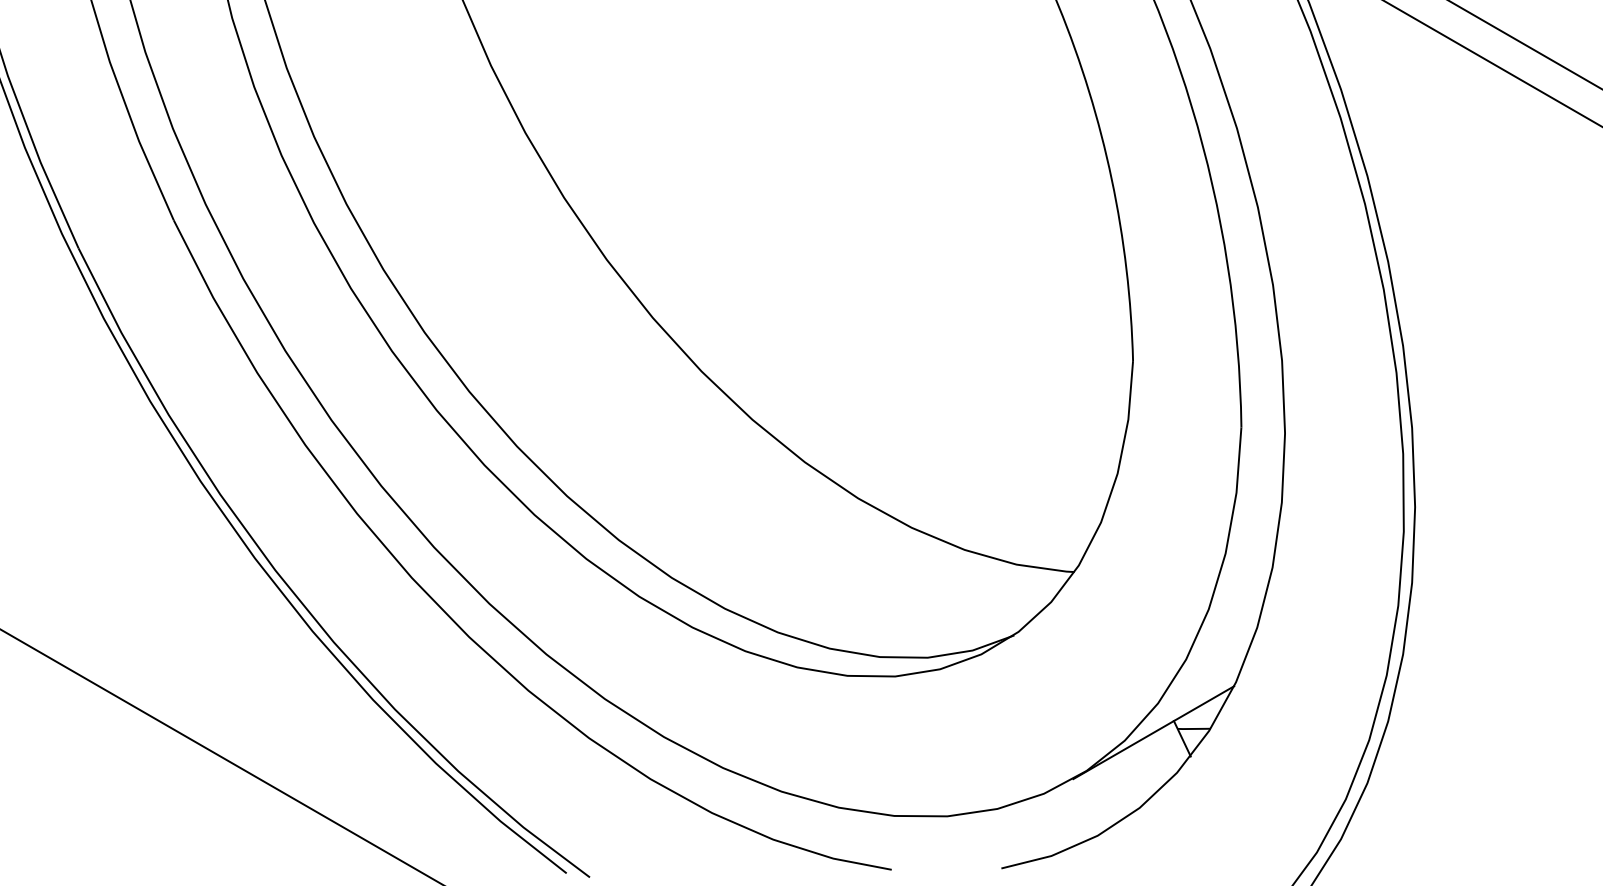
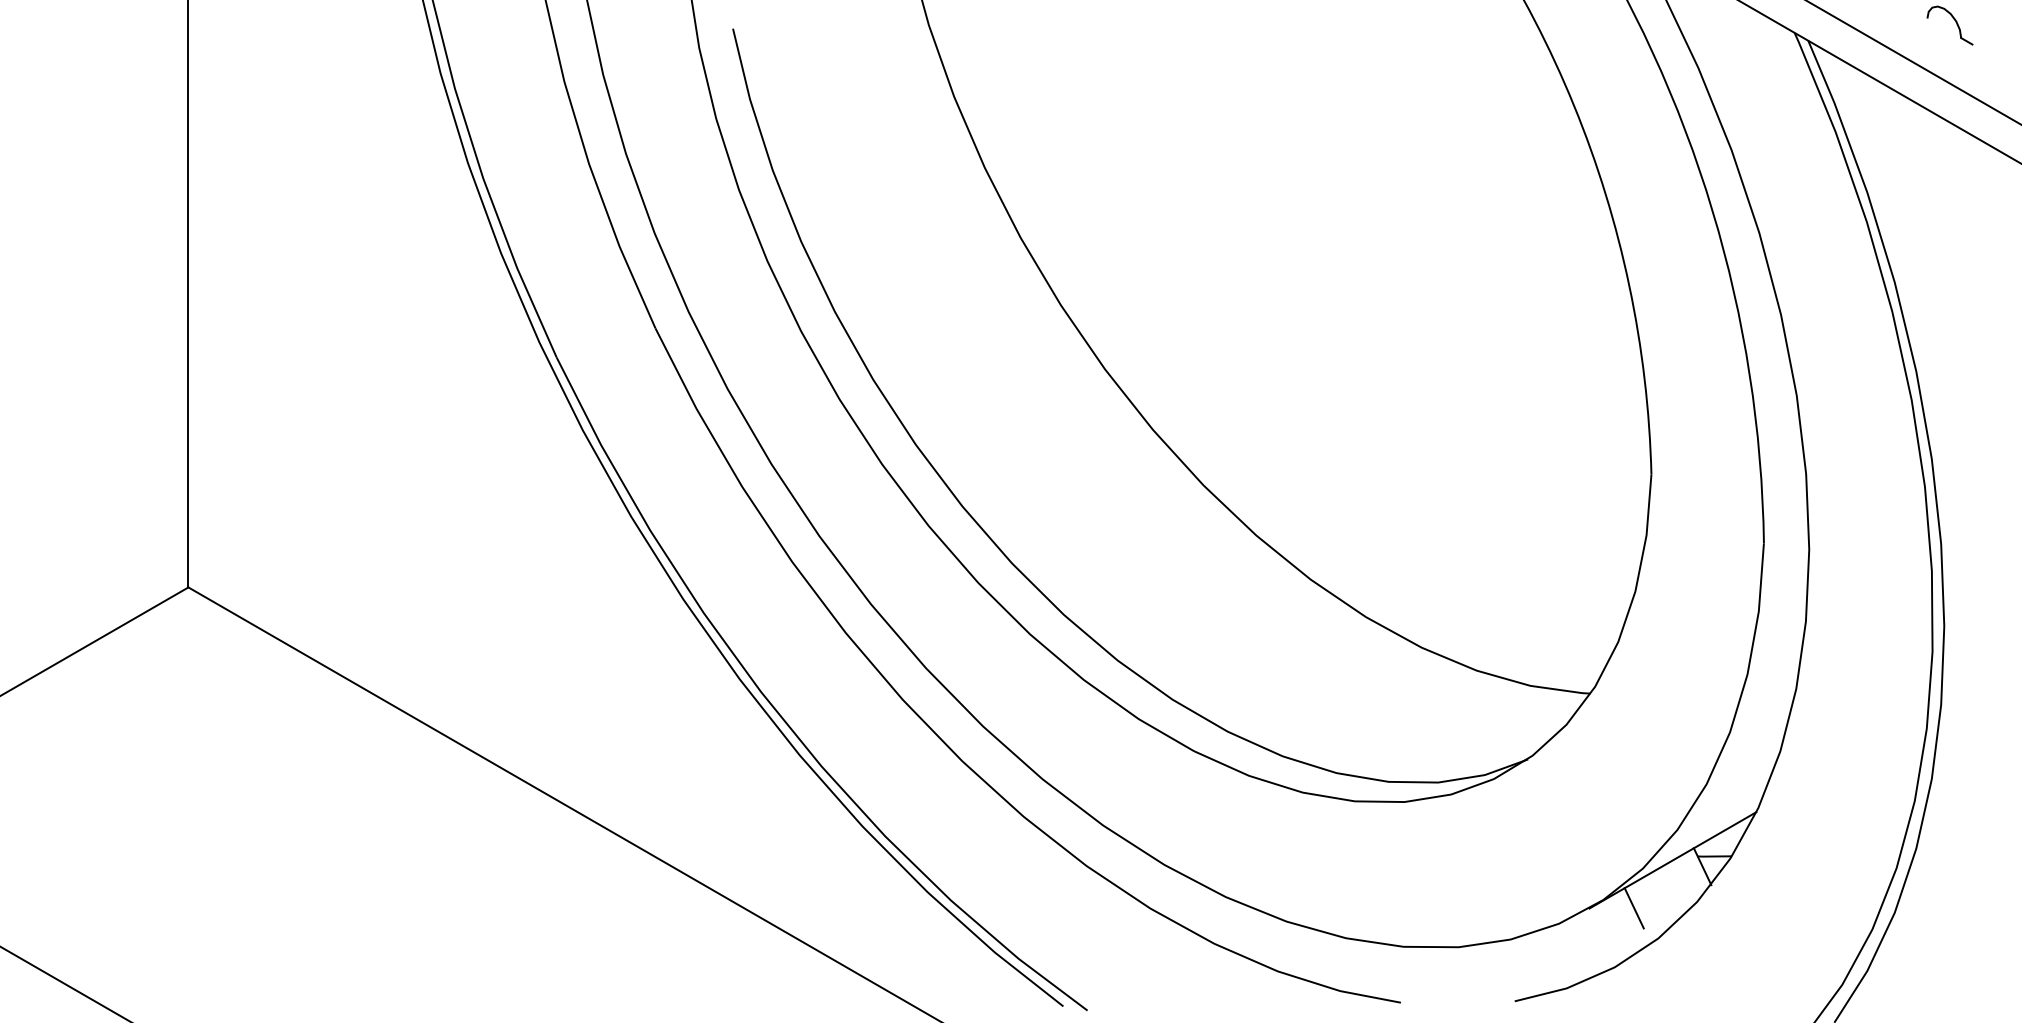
line: (1115, 779) -> (1633, 908), added

